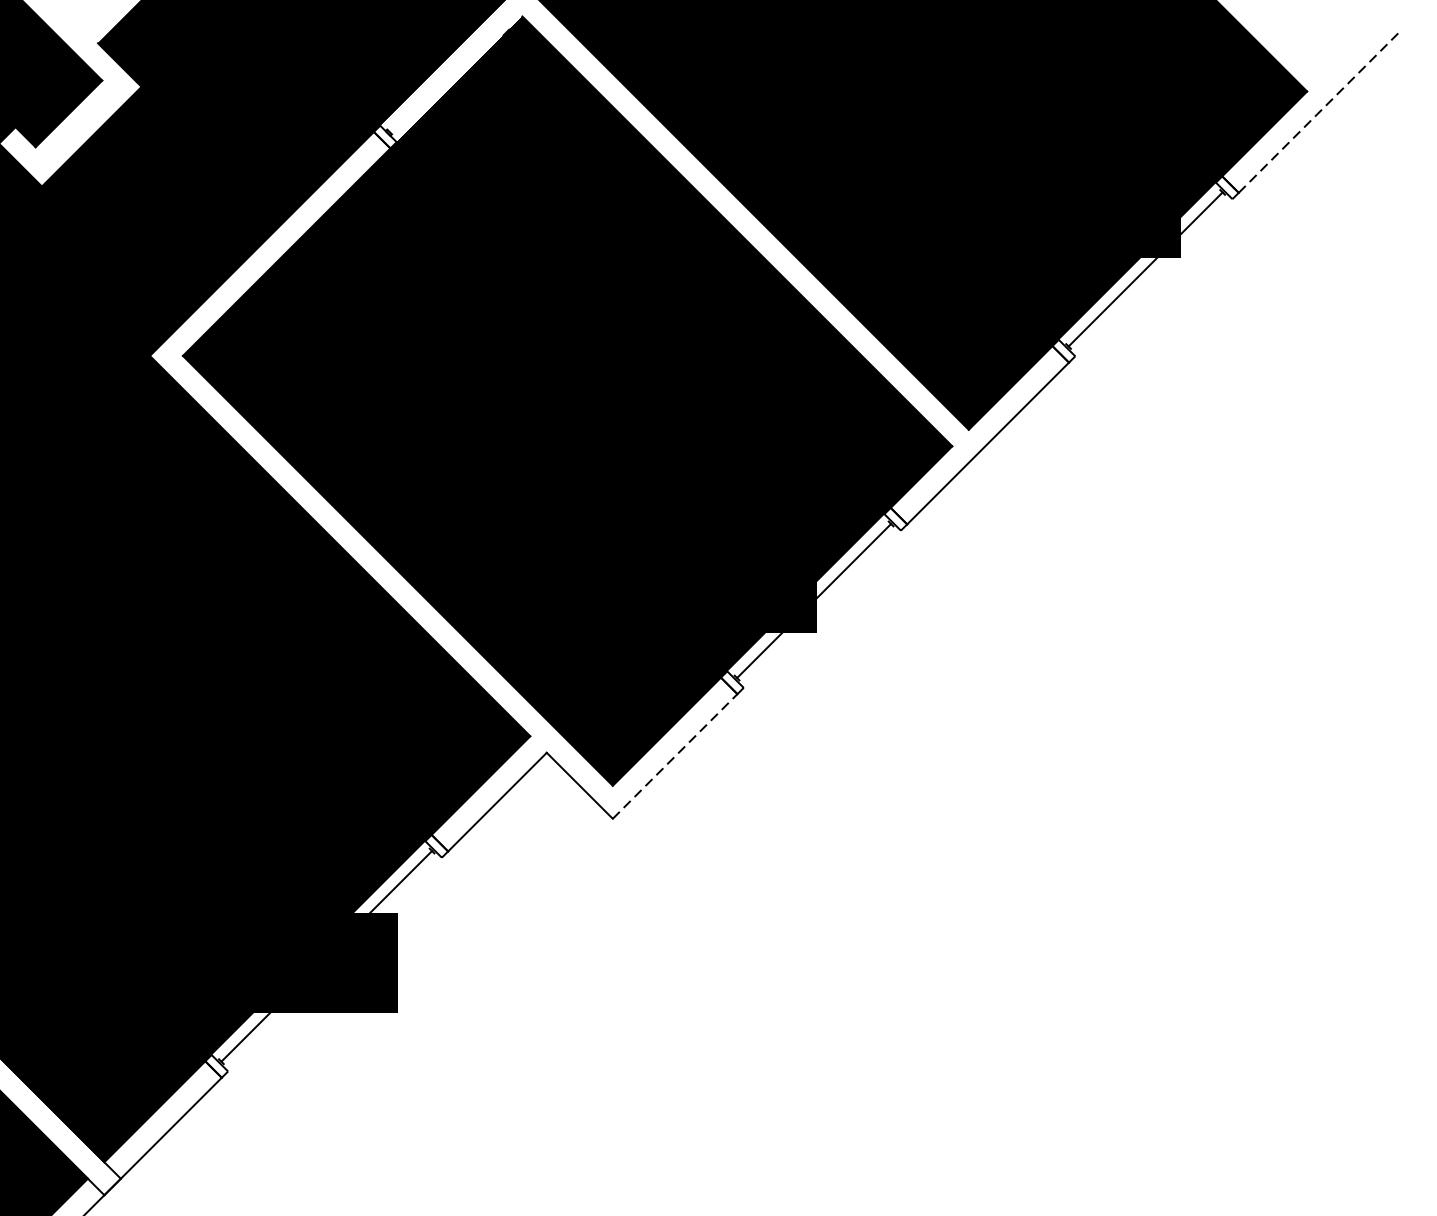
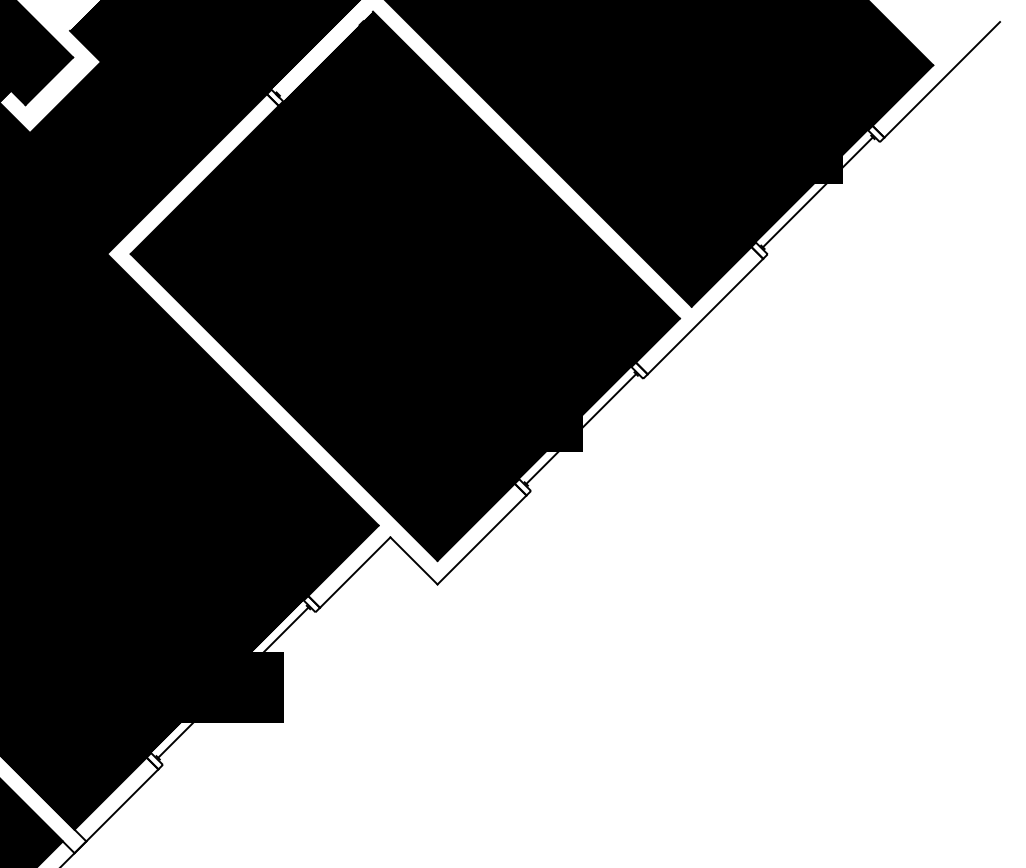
line: (1320, 111) -> (942, 79), dashed -> solid
line: (675, 755) -> (482, 539), dashed -> solid

